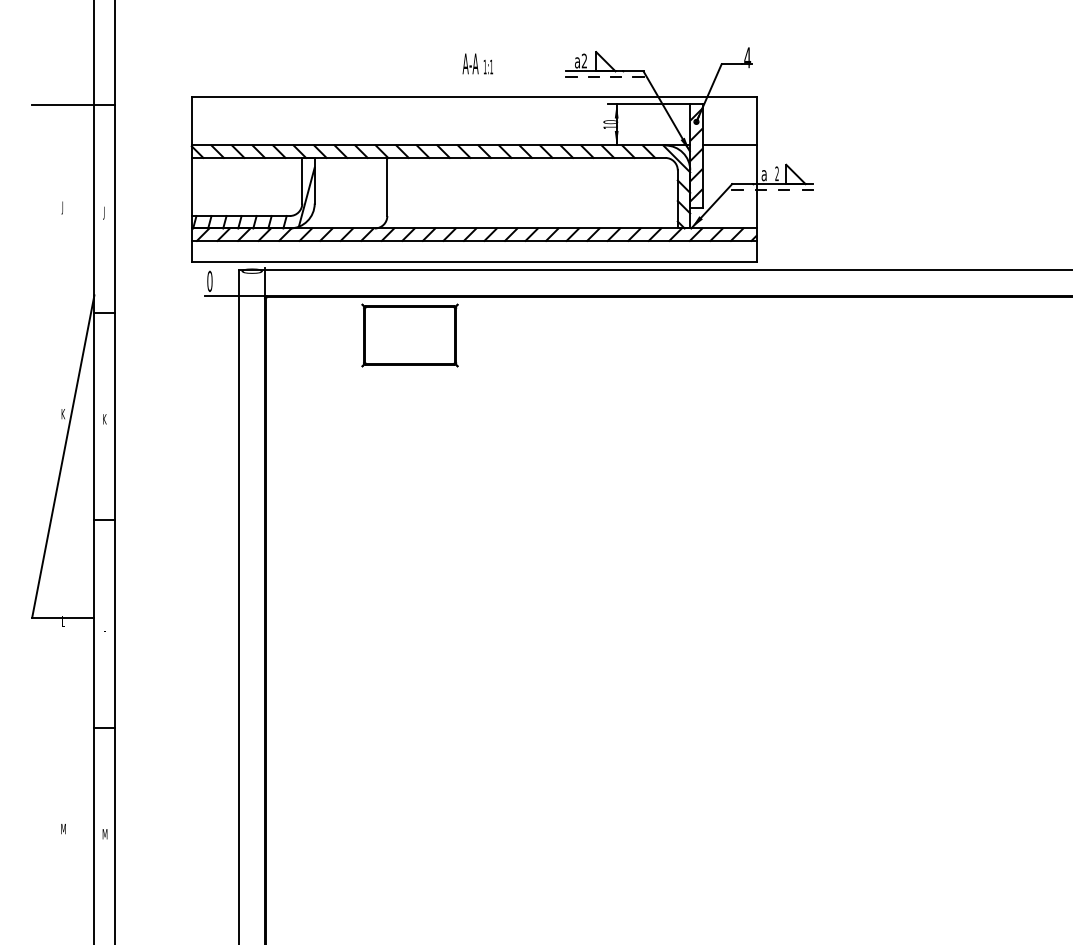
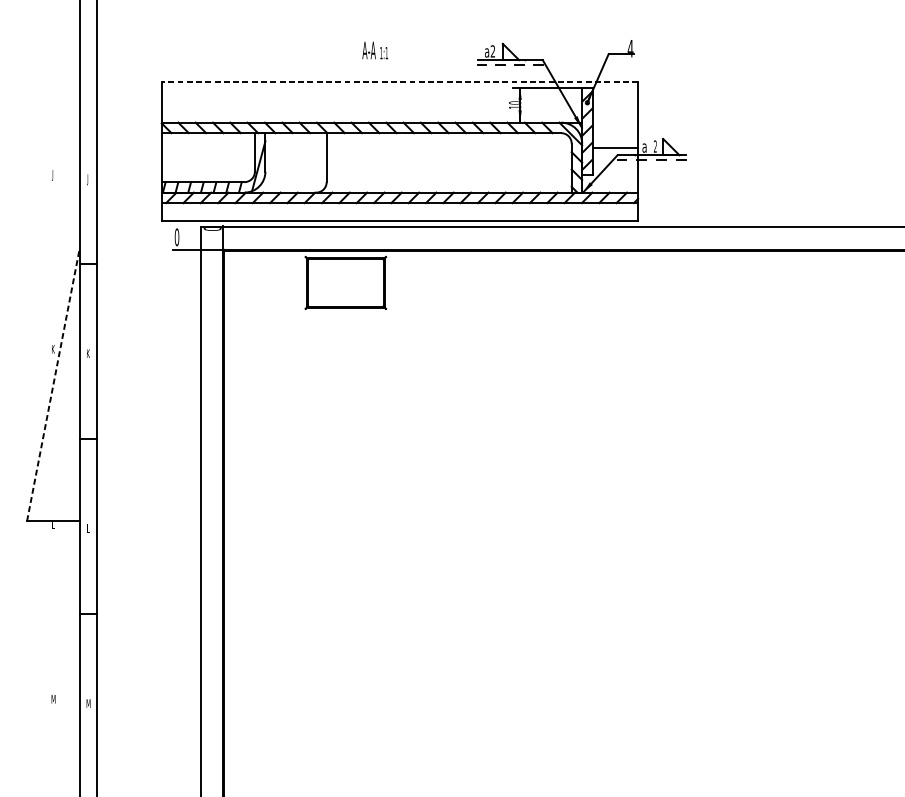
text: (477, 63) -> (374, 50), moved
line: (473, 96) -> (399, 81), solid -> dashed
line: (73, 105) -> (61, 88), removed
line: (729, 145) -> (615, 147), moved
line: (63, 456) -> (53, 385), solid -> dashed

